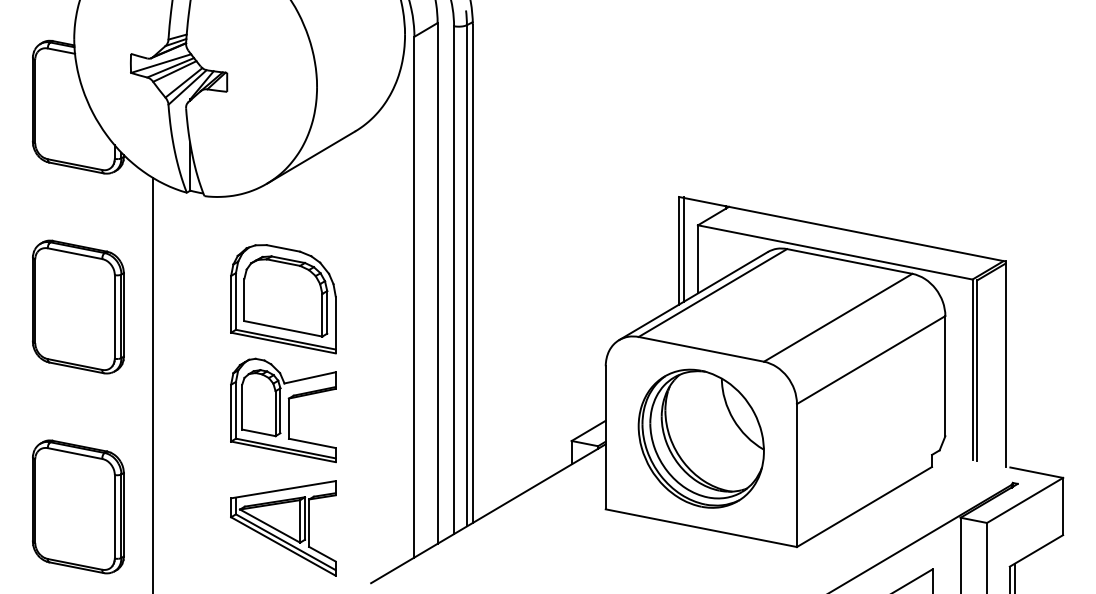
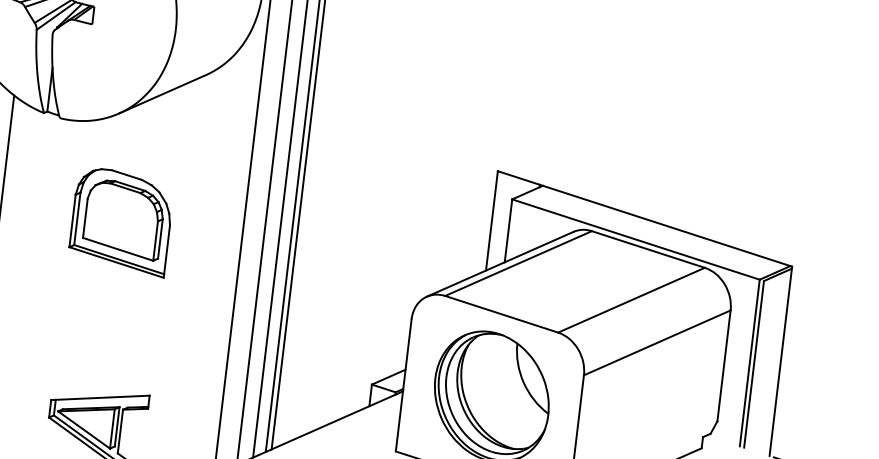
line: (683, 248) -> (496, 219), removed
part: (283, 410) -> (109, 324), removed

